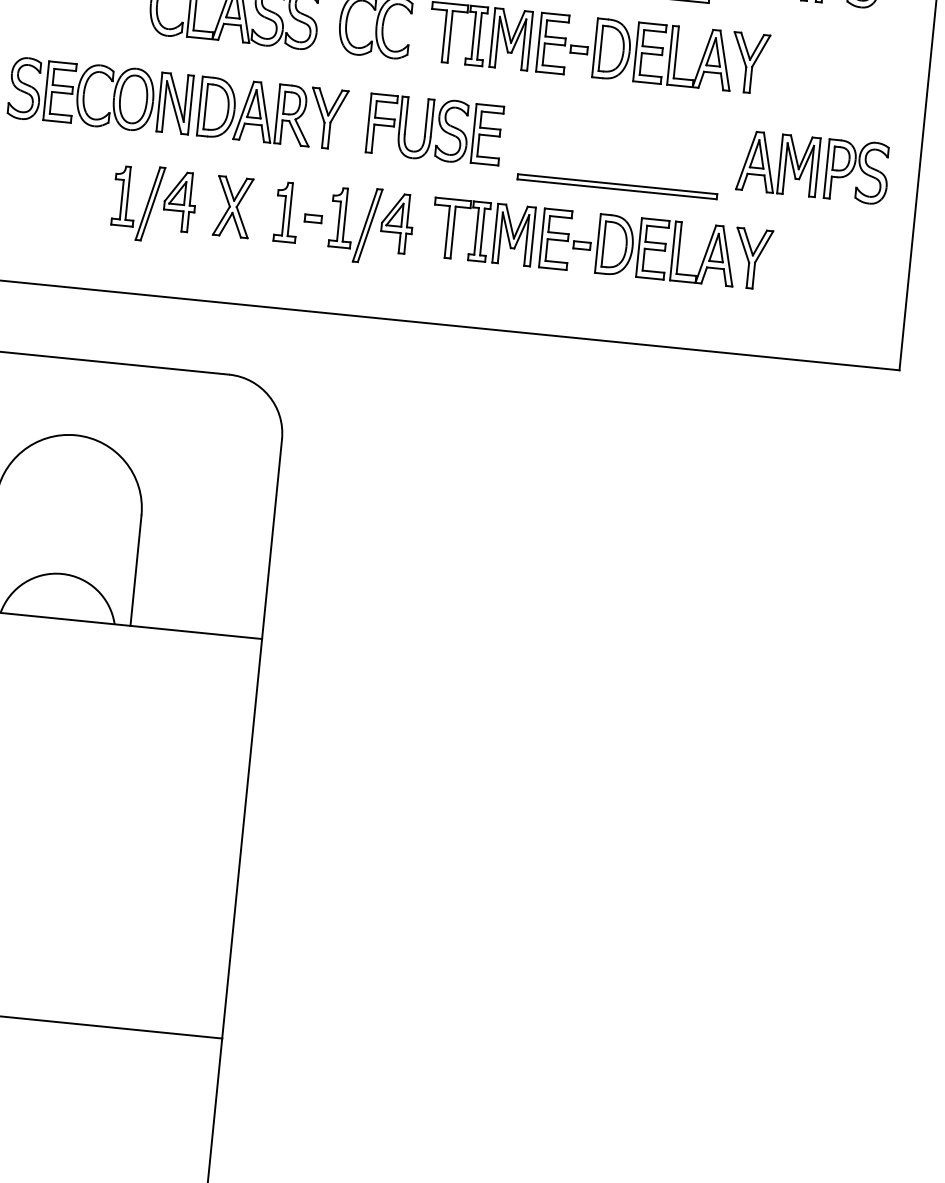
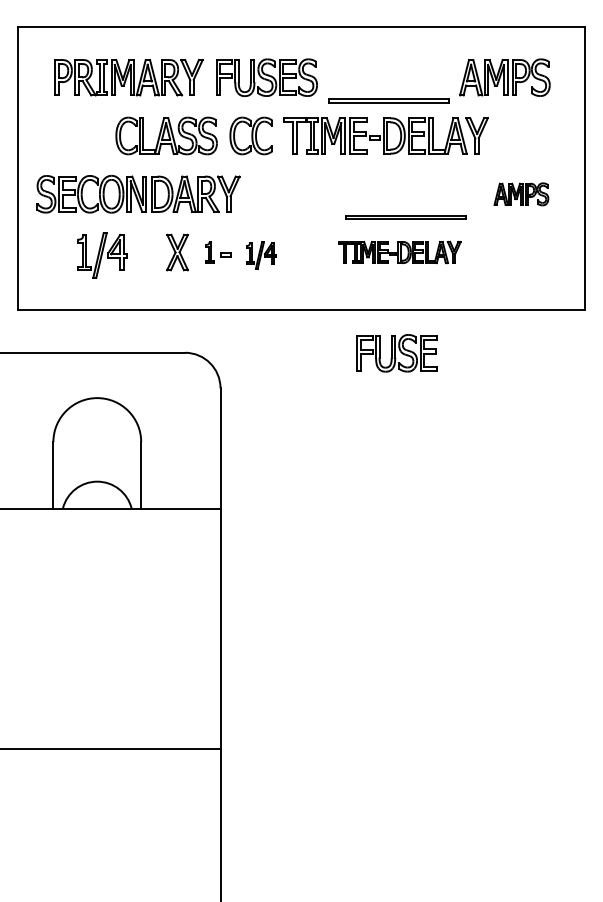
part: (433, 129) -> (396, 353), moved
part: (813, 167) -> (521, 194), size x0.6
part: (154, 204) -> (102, 255), moved
part: (287, 212) -> (210, 252), size x0.6
part: (372, 225) -> (261, 255), size x0.6
part: (601, 243) -> (399, 252), size x0.6

